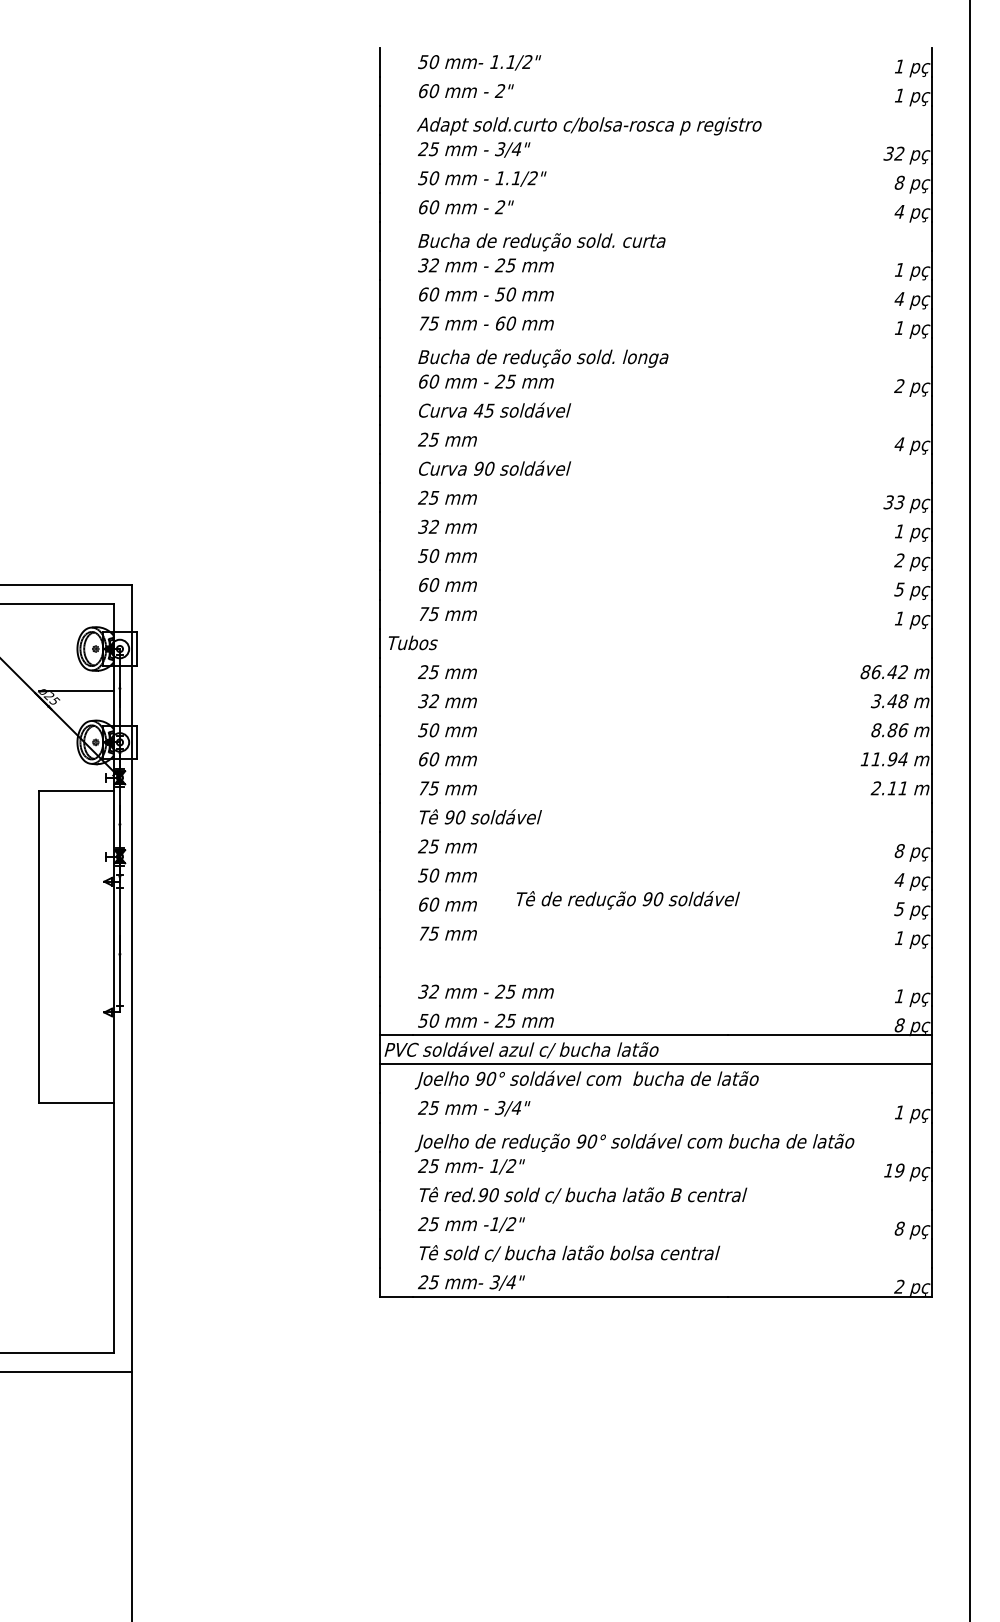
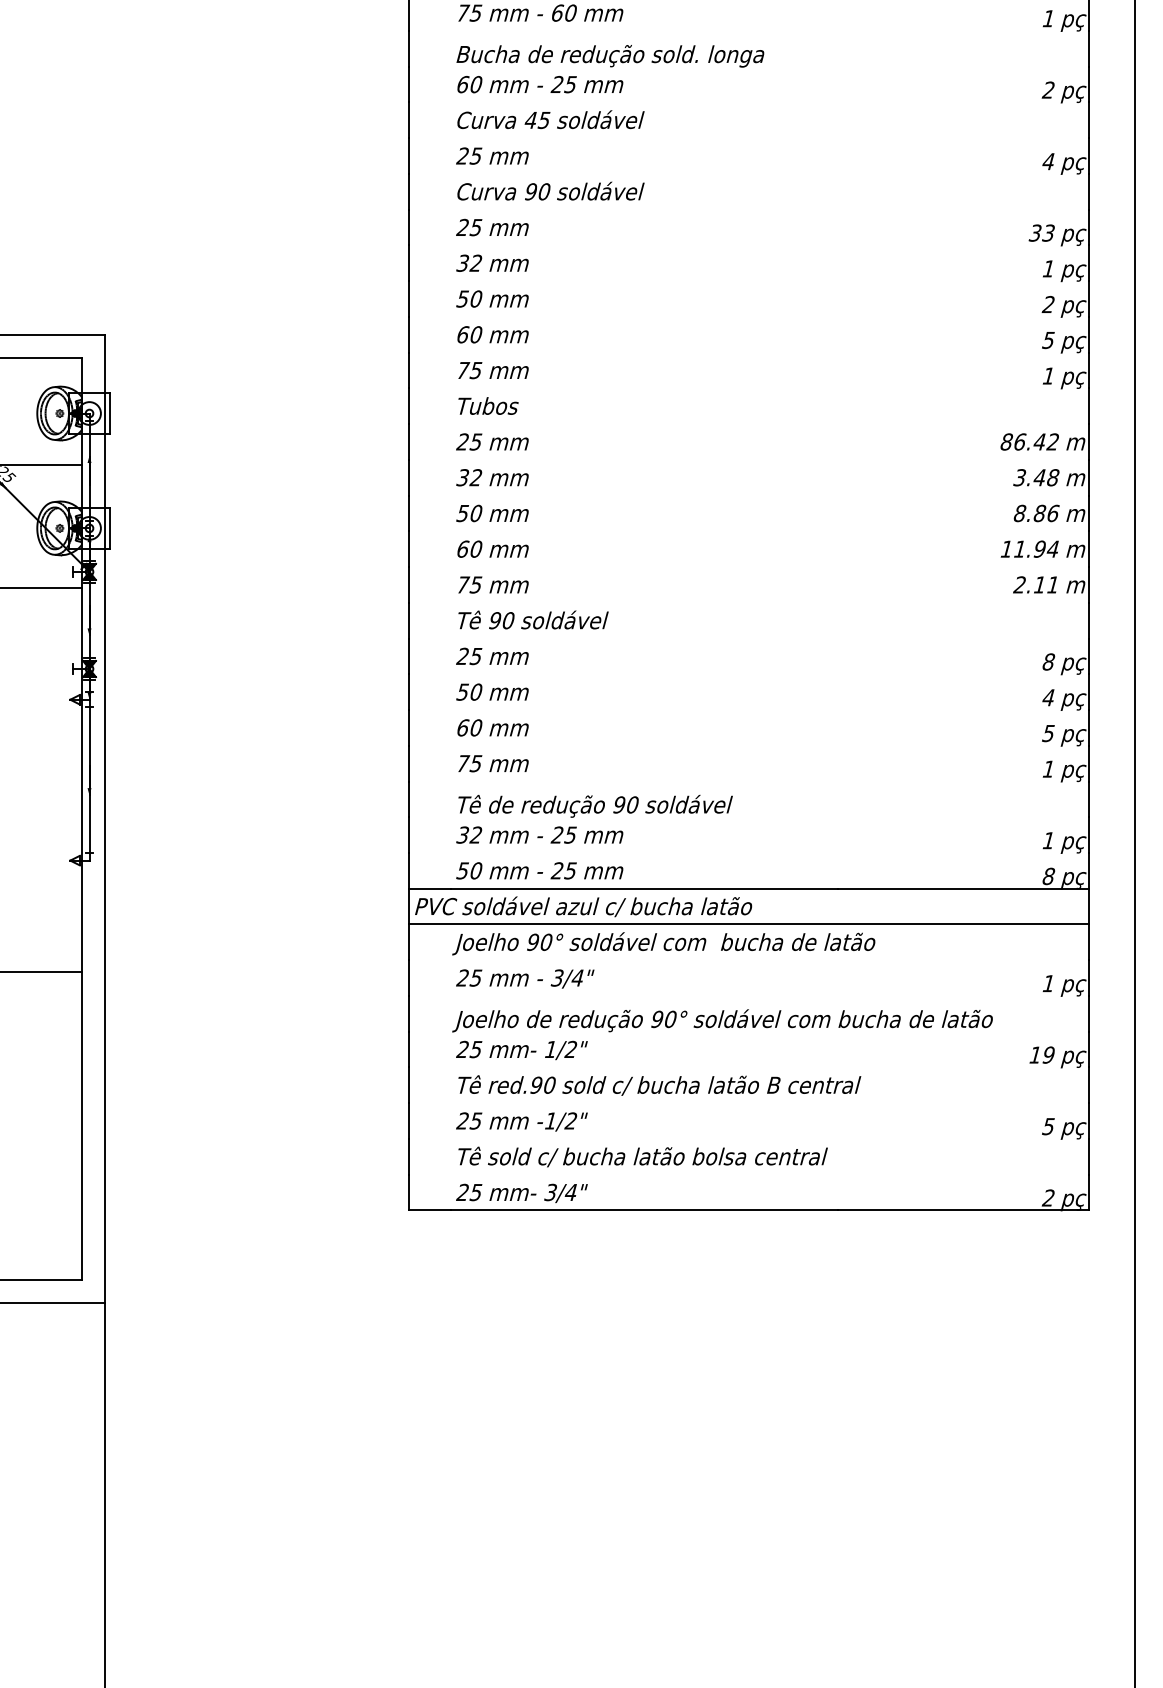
text: (412, 642) -> (487, 405), moved
text: (627, 900) -> (594, 806), moved
text: (899, 1228) -> (1048, 1126), 8 -> 5

